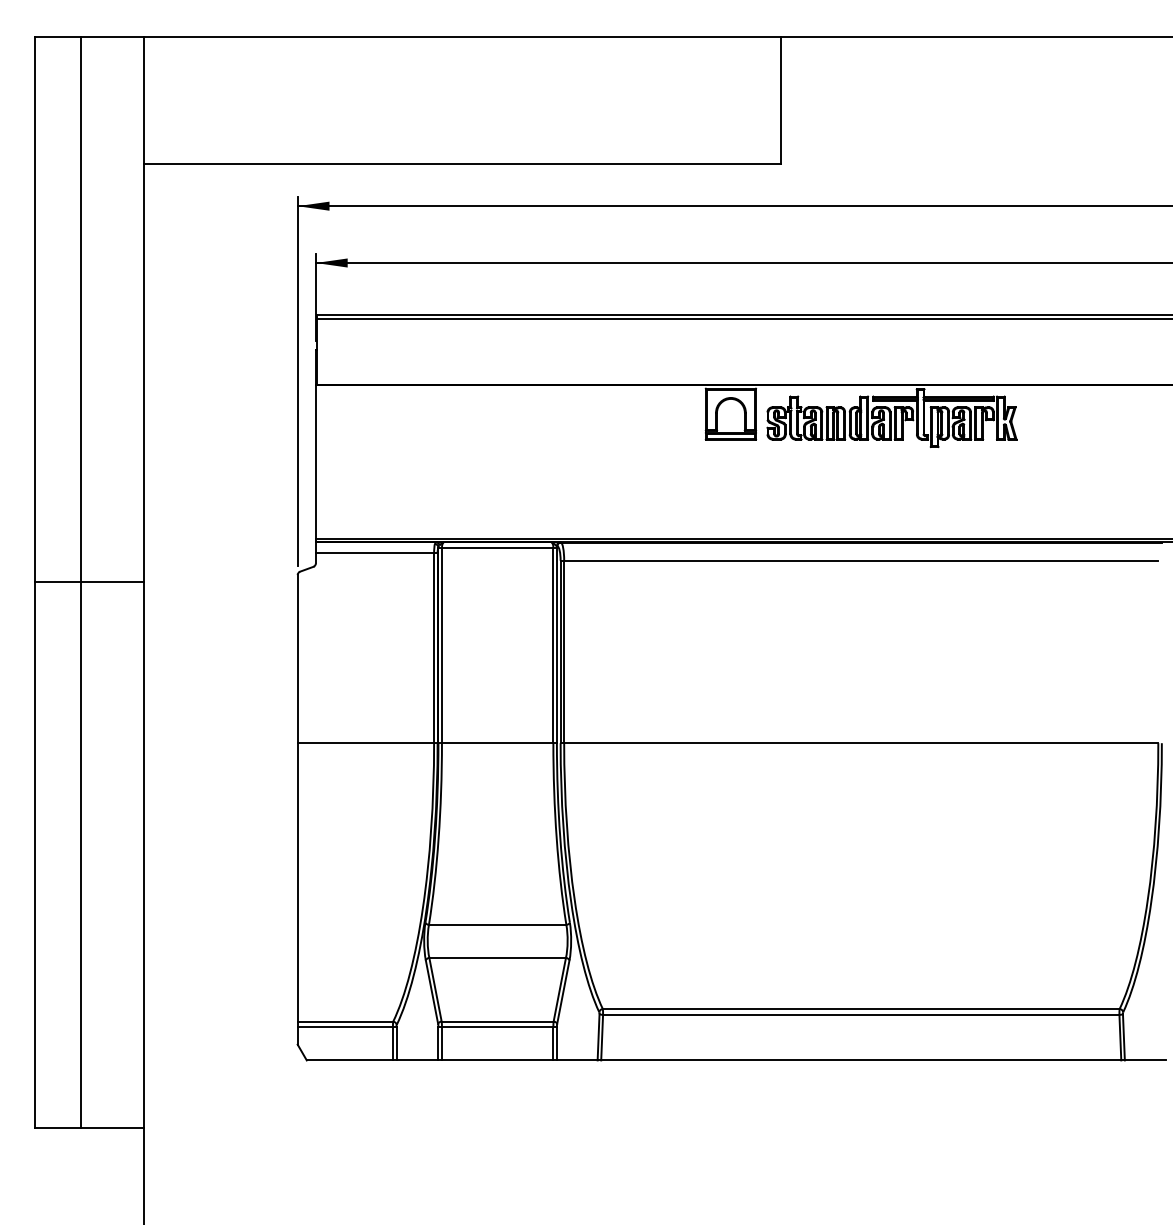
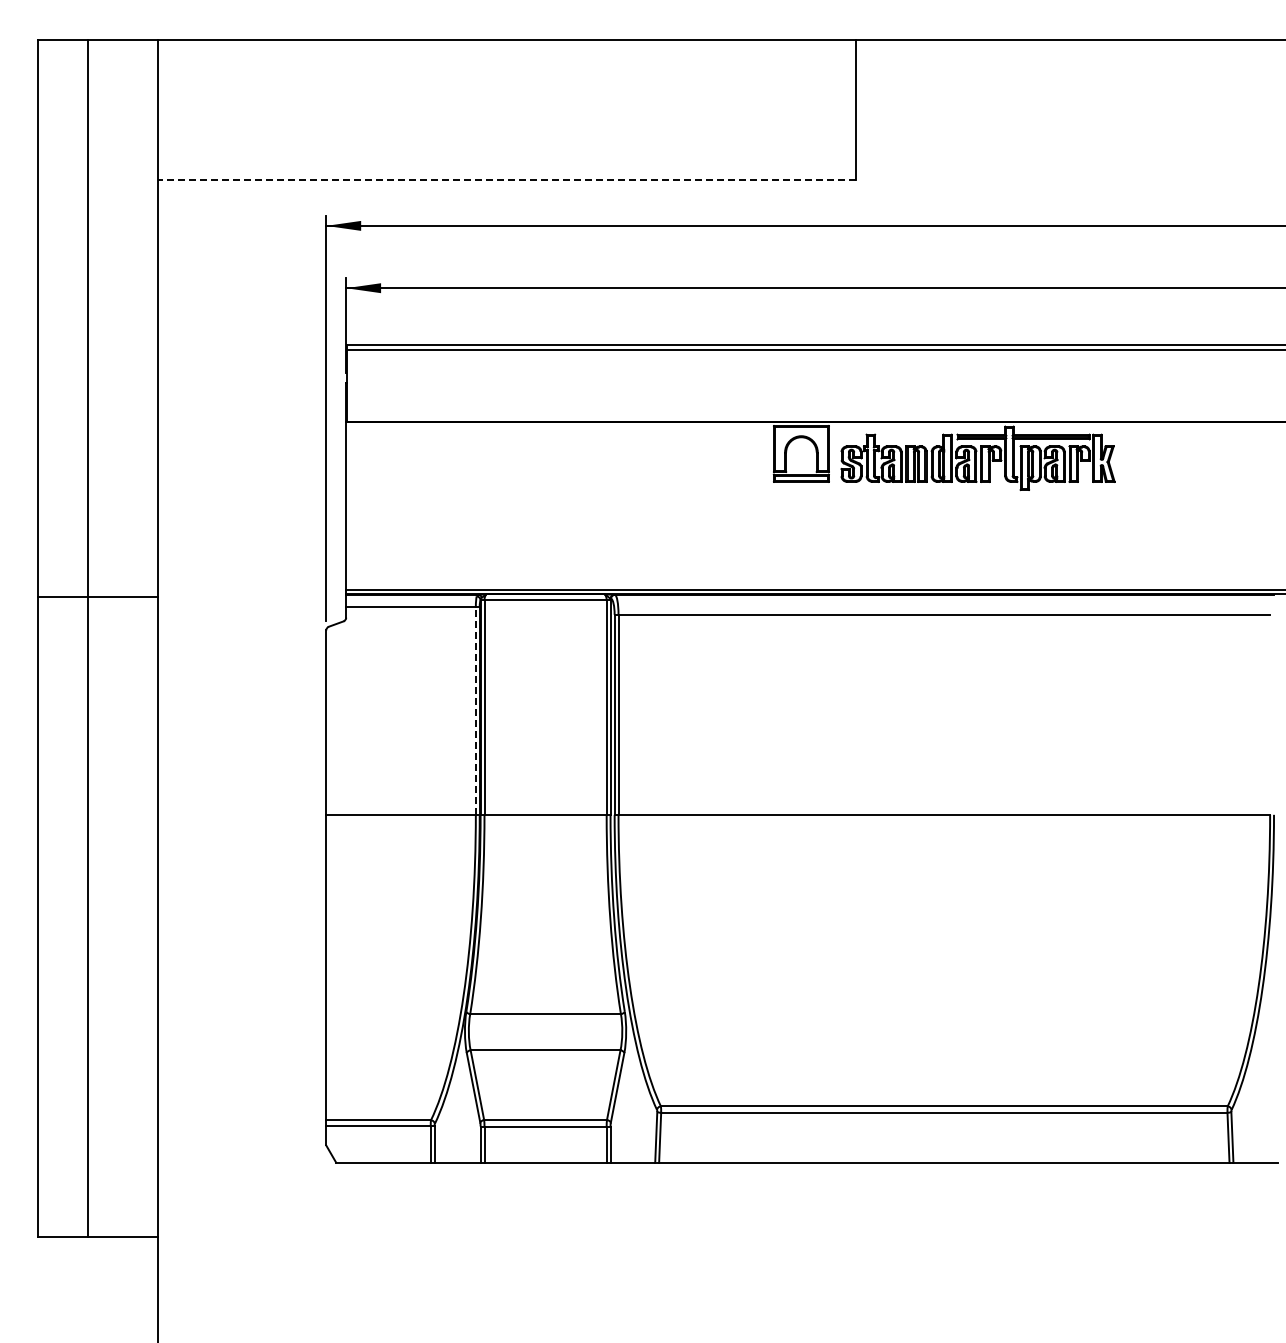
line: (462, 163) -> (506, 179), solid -> dashed
line: (89, 582) -> (97, 597), moved
line: (433, 648) -> (475, 710), solid -> dashed

